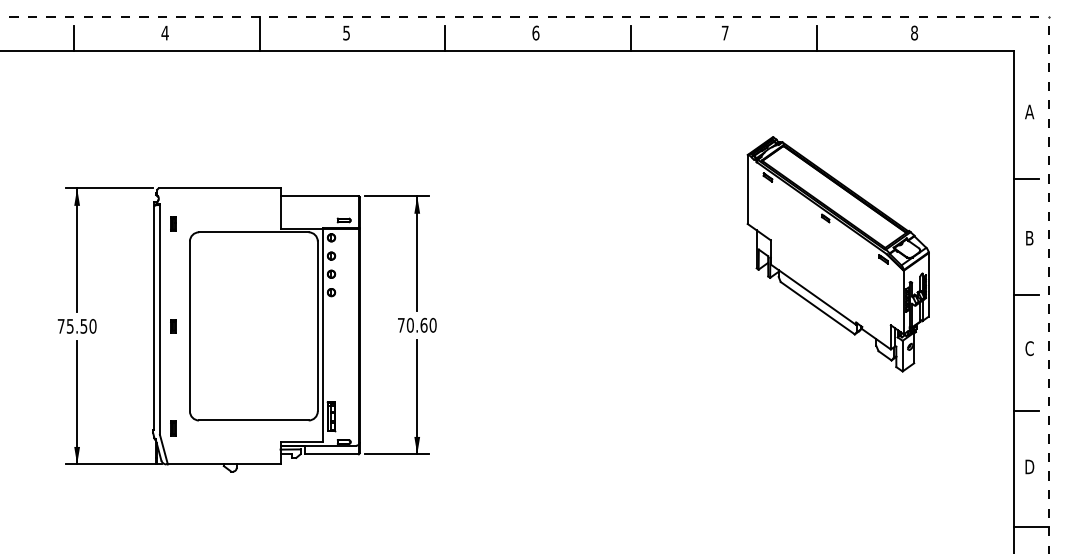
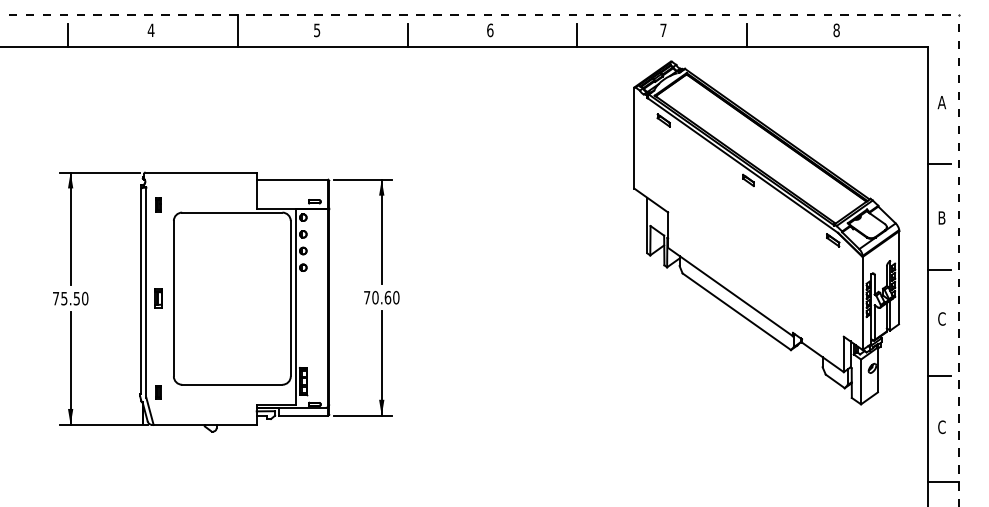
part: (837, 254) -> (766, 232), size x1.6
part: (173, 326) -> (158, 298), size x1.6
text: (1030, 467) -> (942, 427), D -> C

